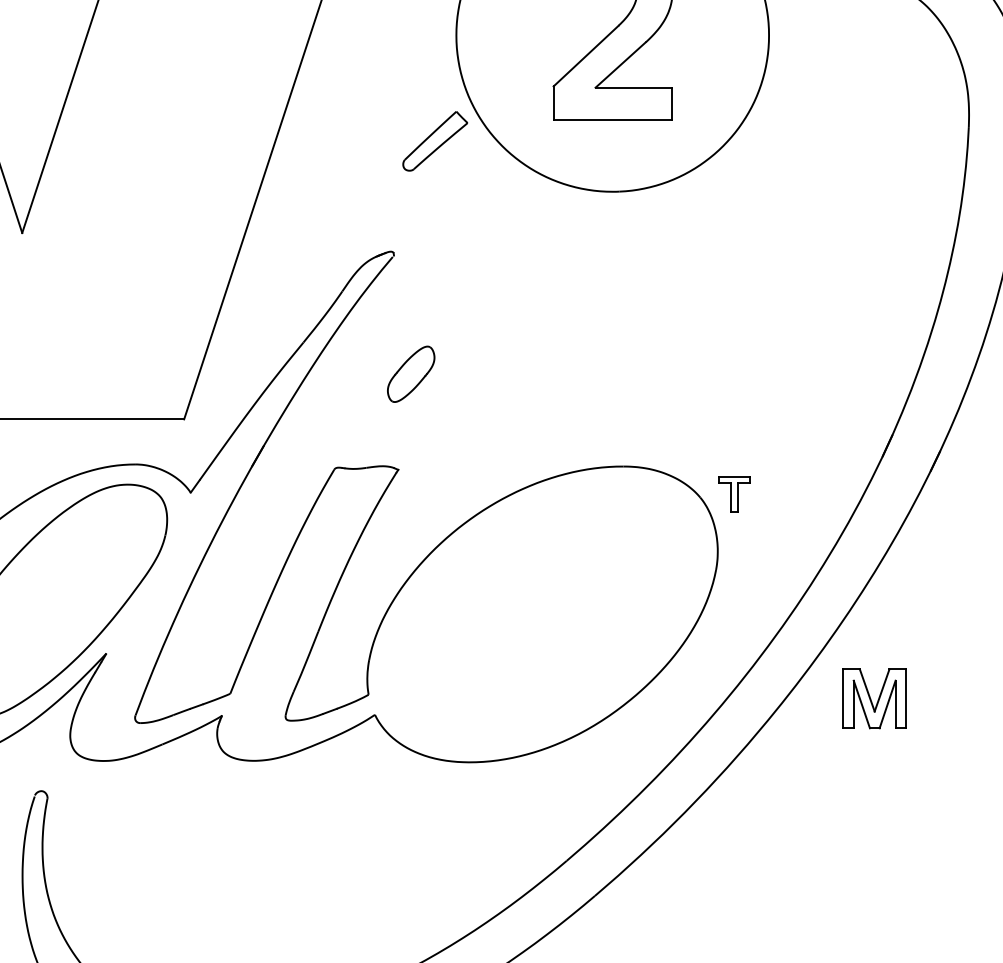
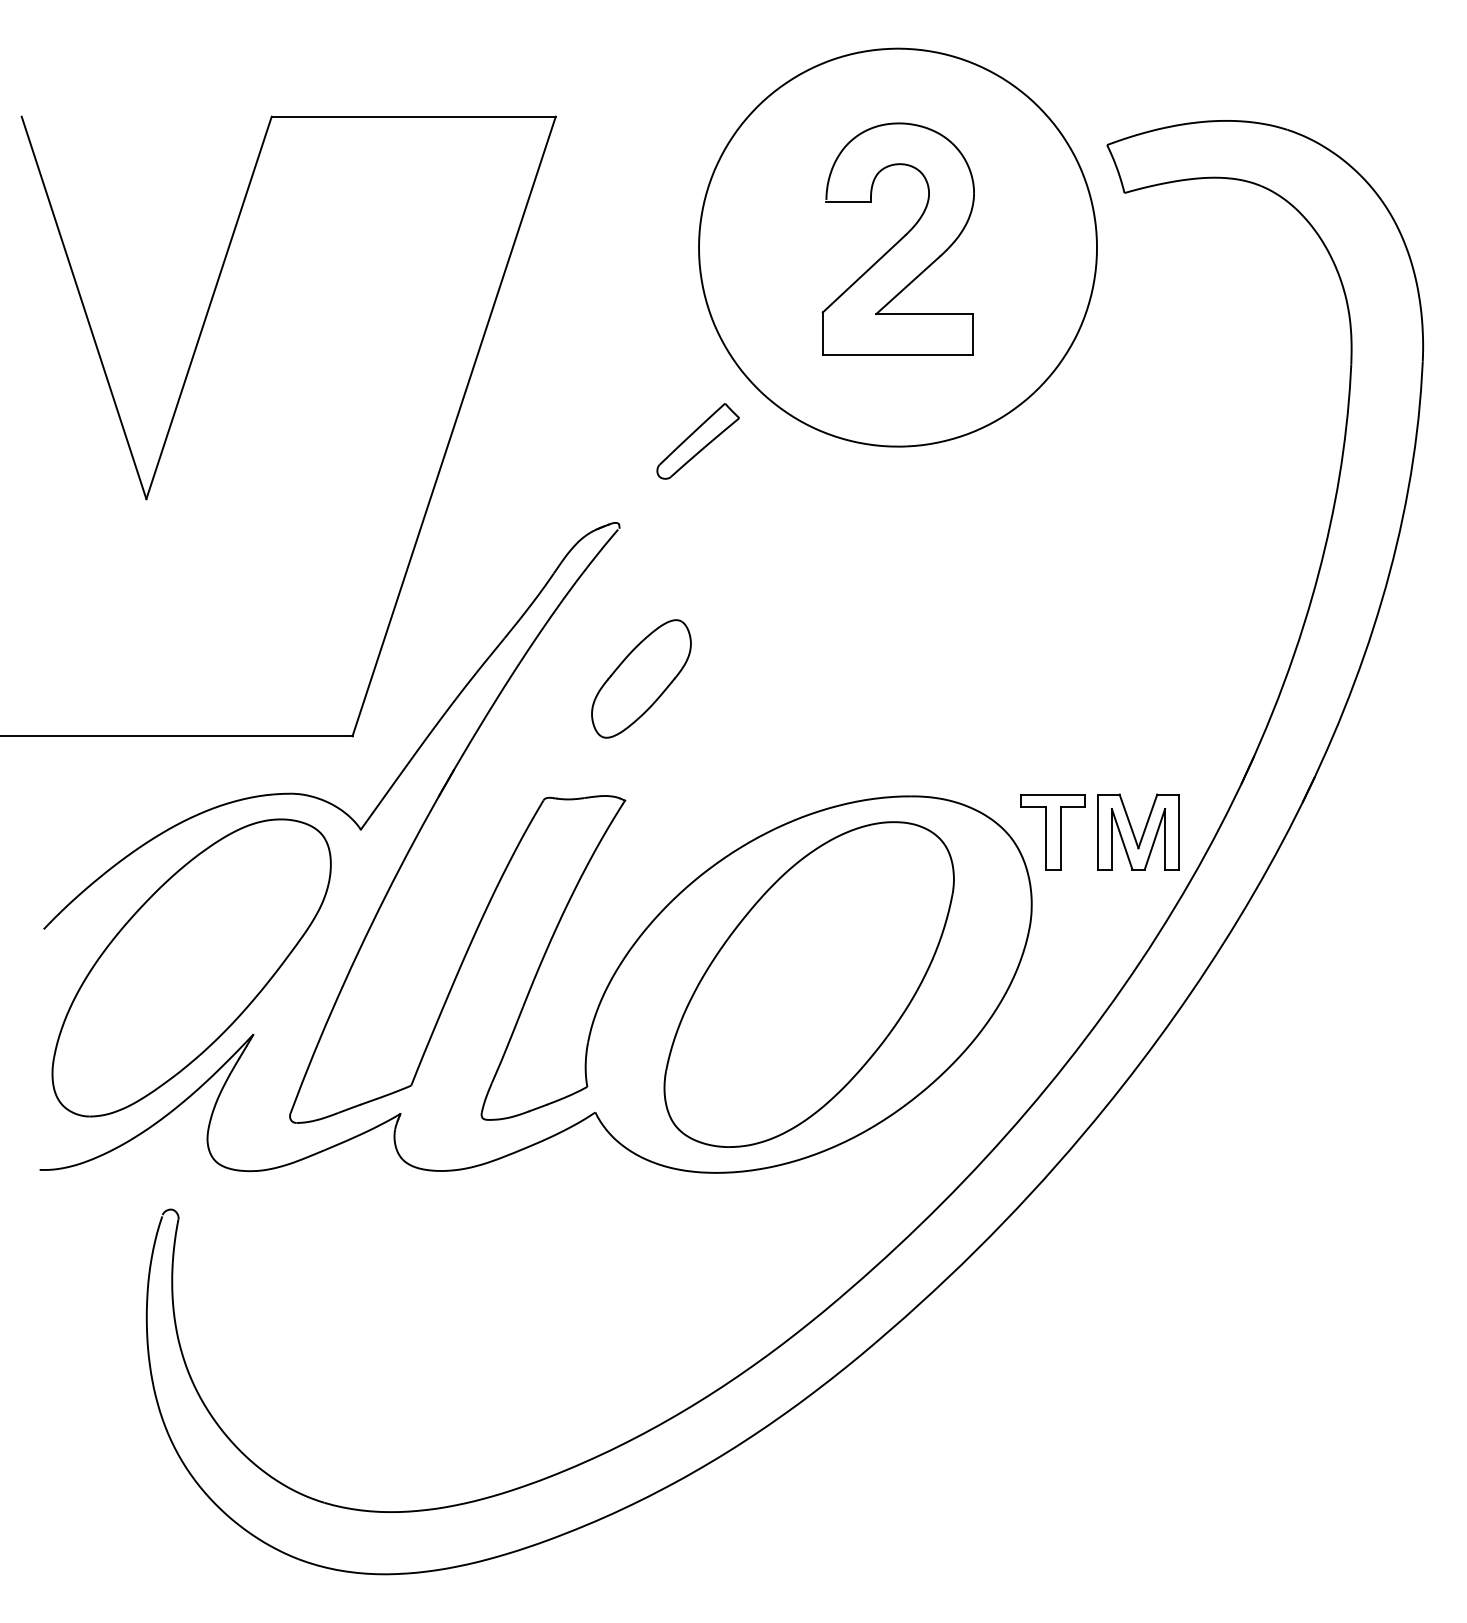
part: (434, 141) -> (697, 441), moved
part: (411, 373) -> (641, 678), size x1.67
part: (734, 494) -> (1052, 832), size x1.67
part: (542, 614) -> (808, 984), added
part: (874, 698) -> (1138, 831), moved

